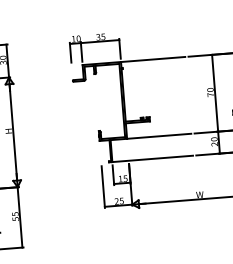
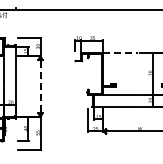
line: (153, 59) -> (120, 52), solid -> dashed
line: (13, 133) -> (40, 87), solid -> dashed

